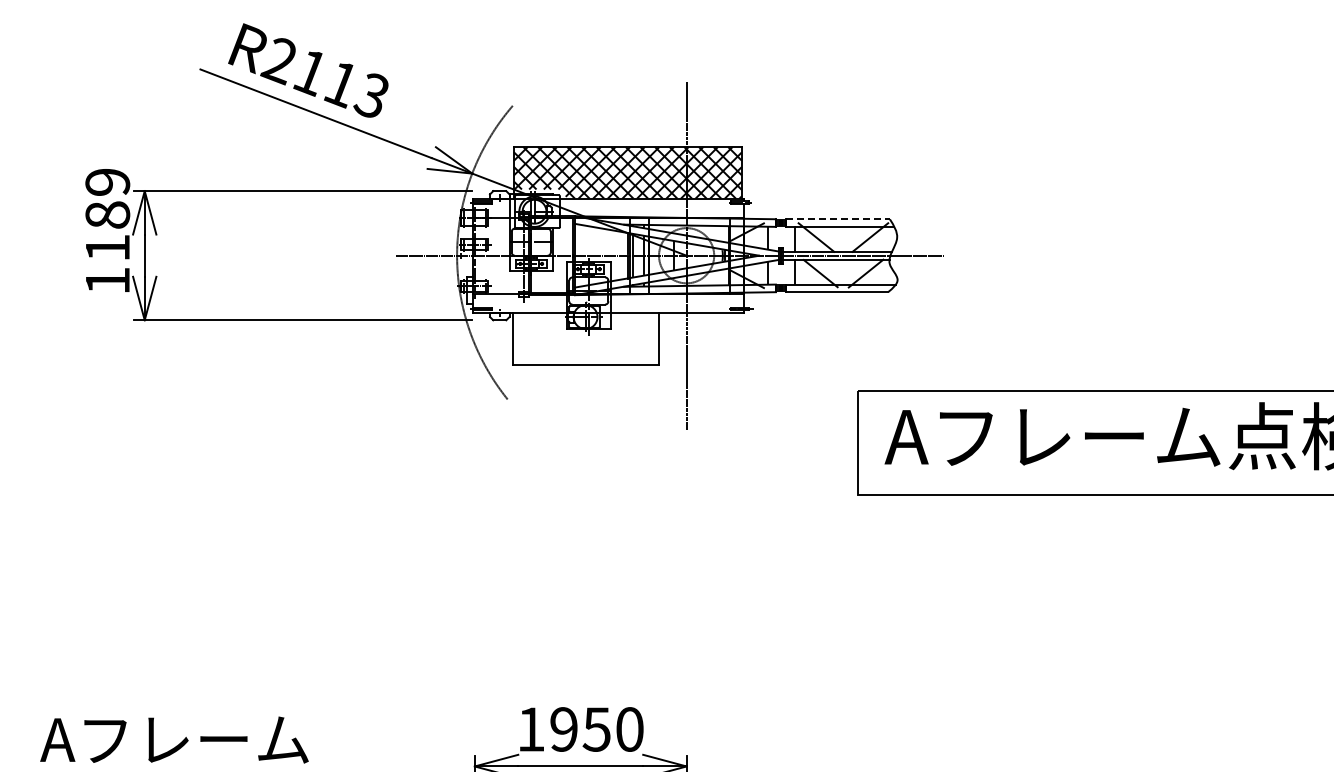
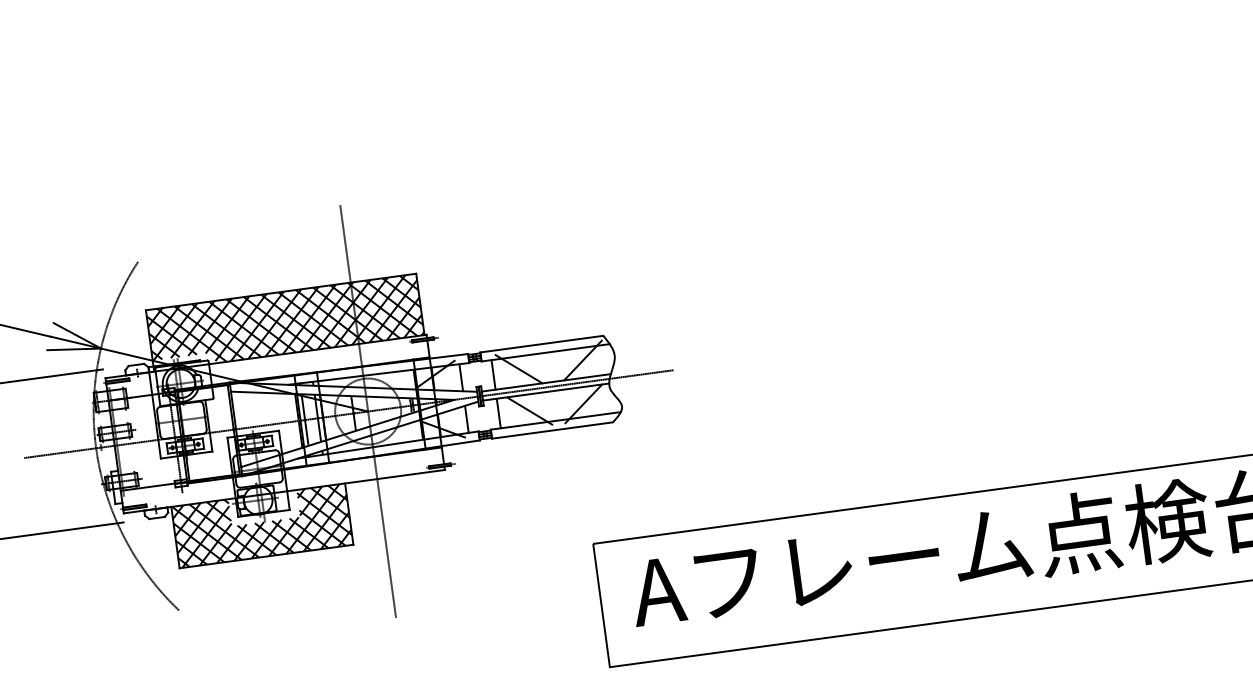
line: (838, 219) -> (542, 344), dashed -> solid
hatch: (585, 338) -> (261, 525), added

